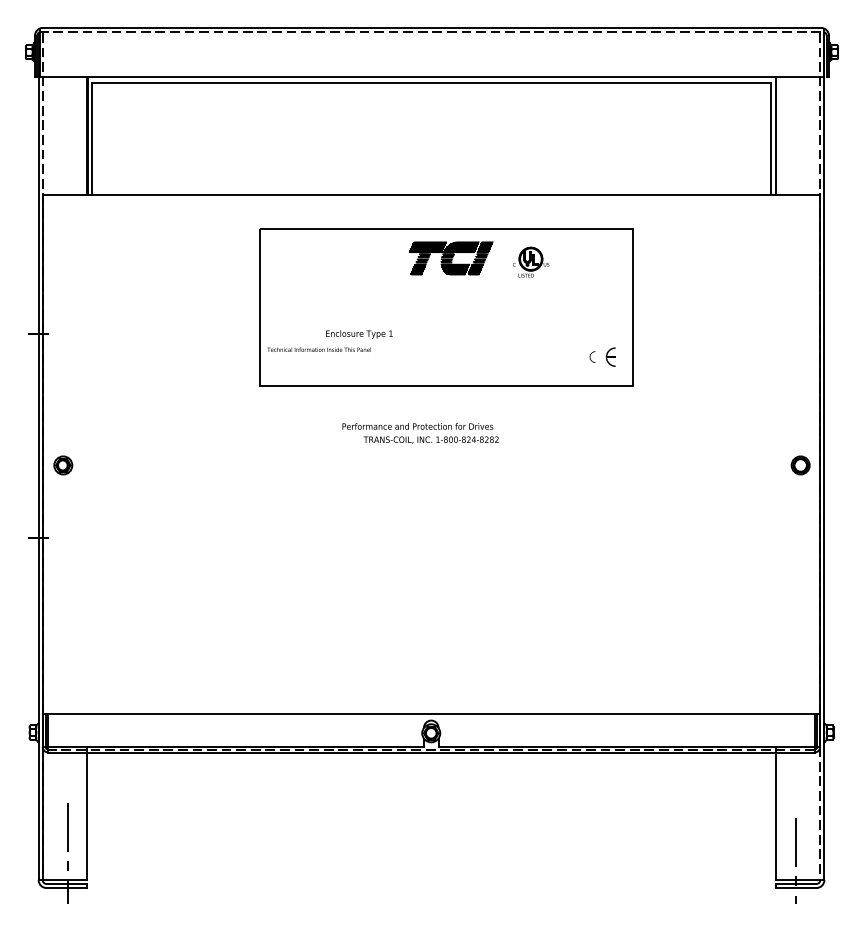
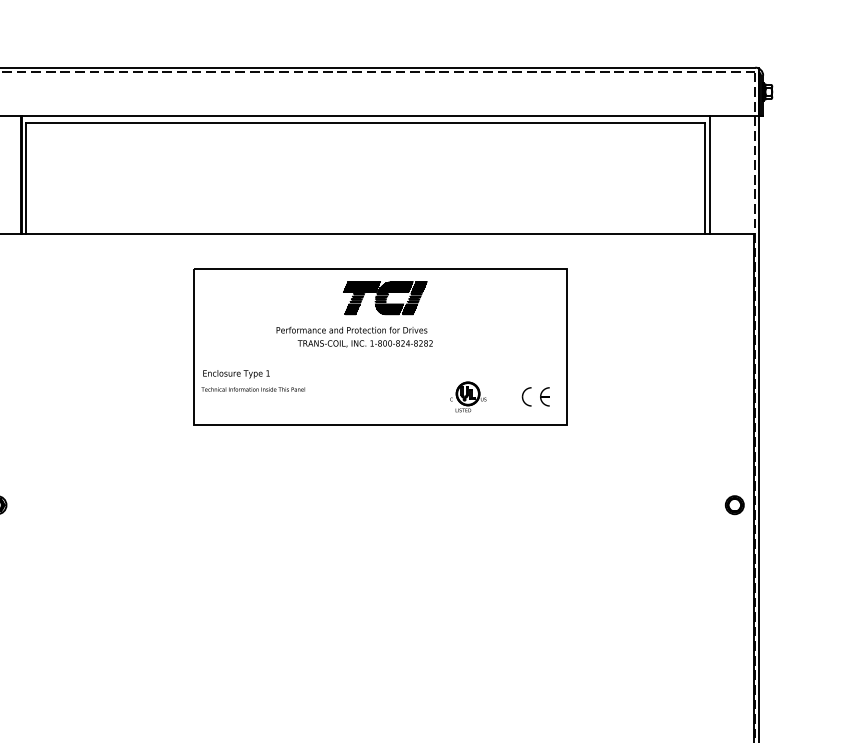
part: (531, 261) -> (468, 396), moved
text: (359, 334) -> (236, 374), moved
part: (592, 356) -> (526, 396), size x1.67
text: (420, 433) -> (354, 337), moved

